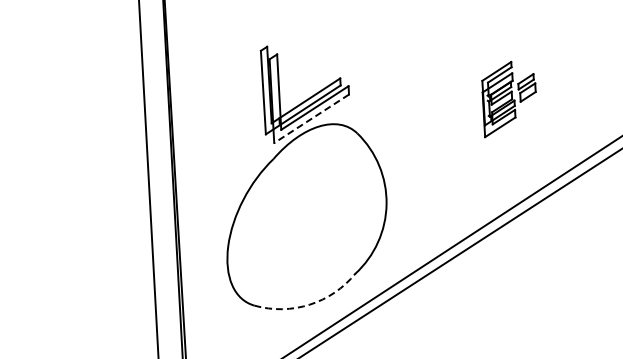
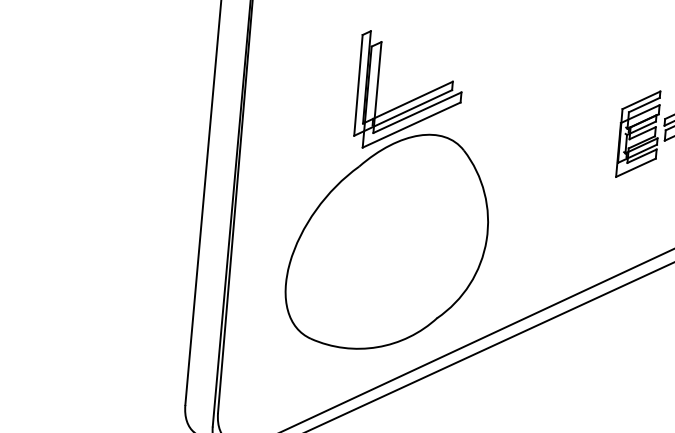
line: (311, 118) -> (411, 124), dashed -> solid
arc: (309, 304) -> (377, 346), dashed -> solid

